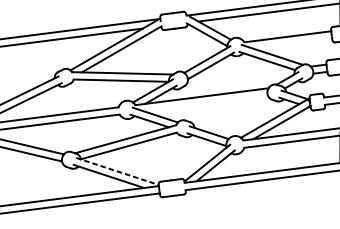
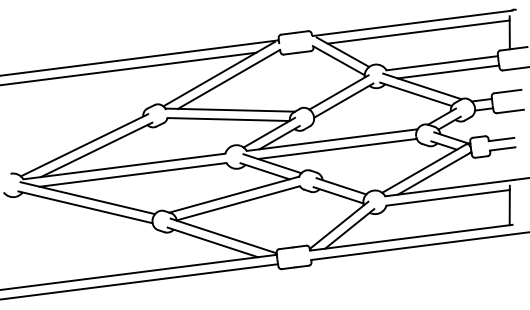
line: (292, 43) -> (448, 71), added
line: (206, 103) -> (337, 148), added
line: (117, 171) -> (223, 235), dashed -> solid

